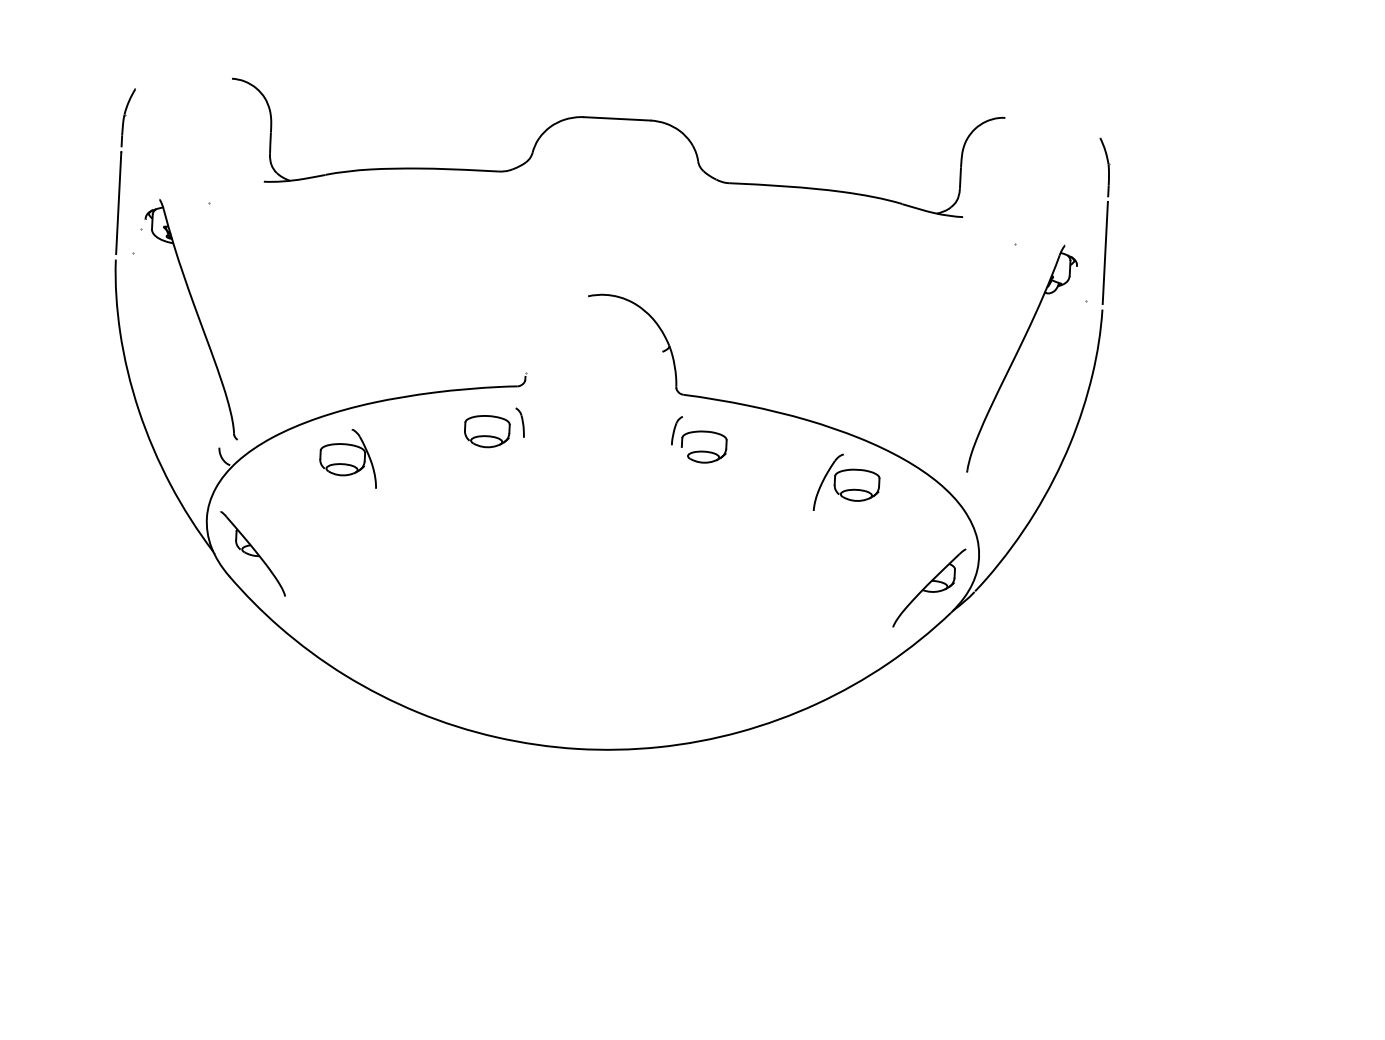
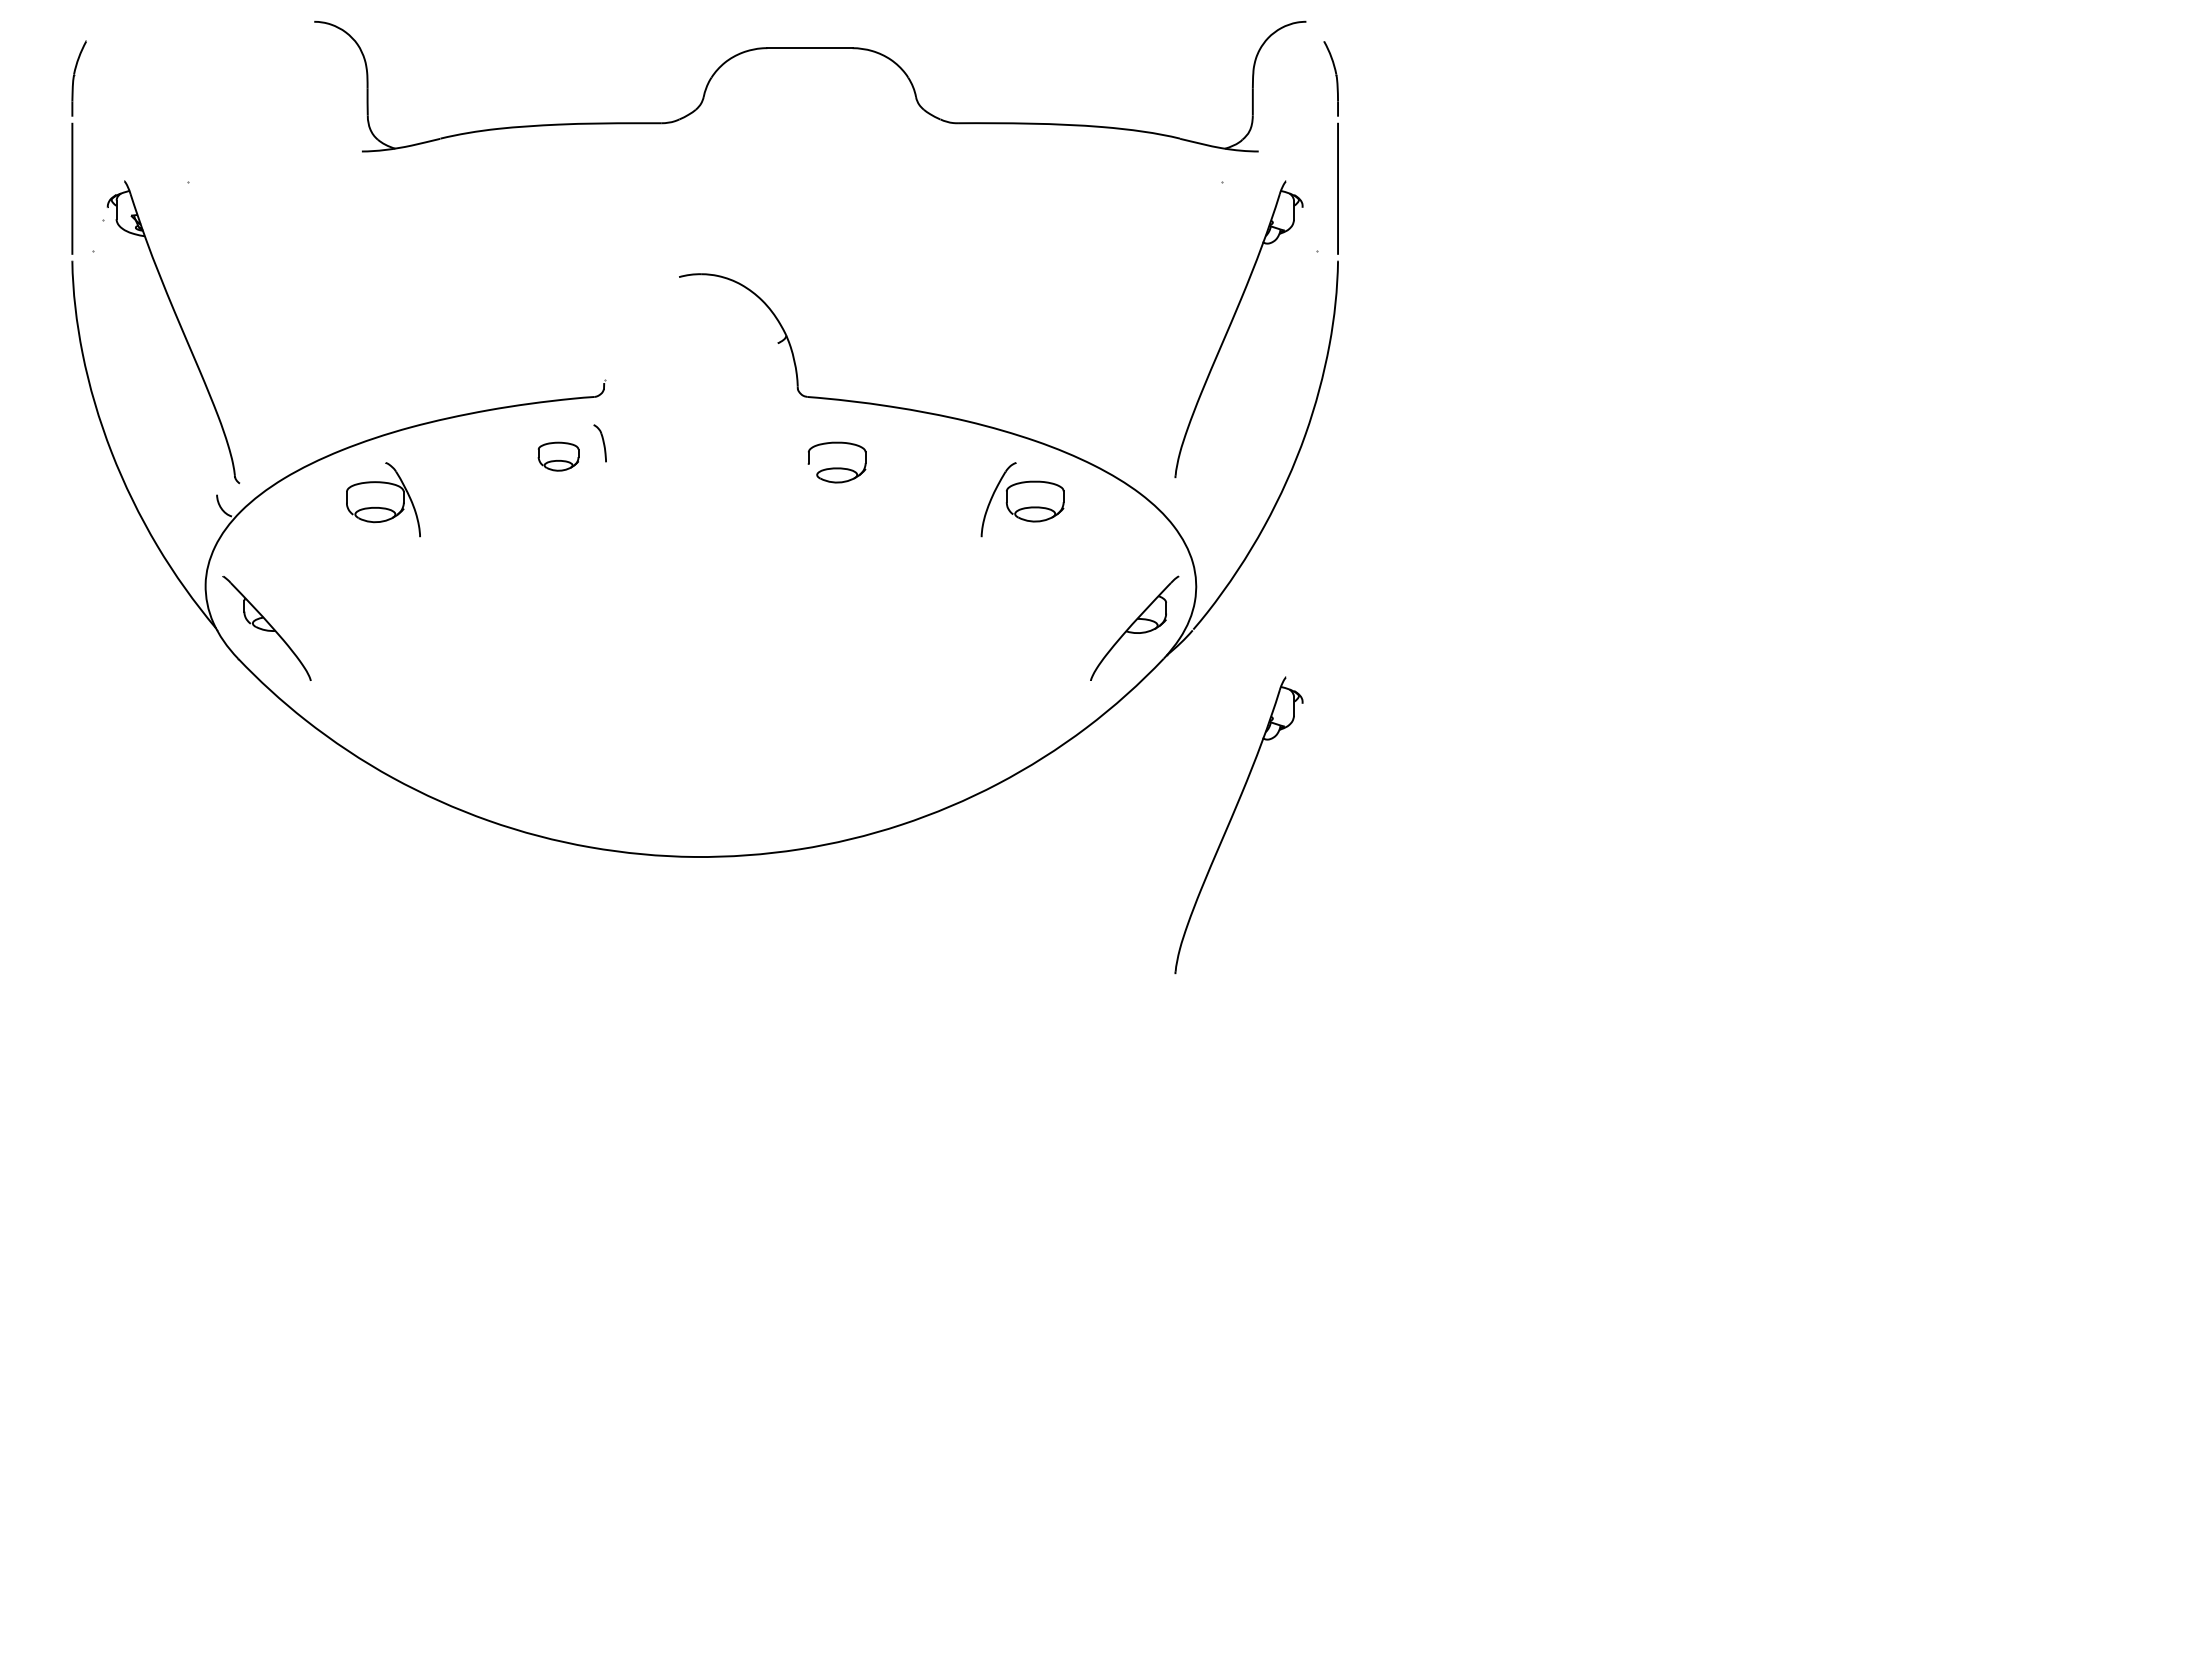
part: (617, 119) -> (810, 48), moved
part: (677, 430) -> (801, 443), removed
part: (487, 431) -> (558, 456), size x0.7
part: (996, 743) -> (1230, 823), added

